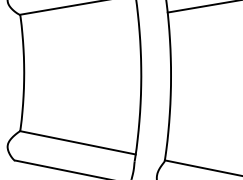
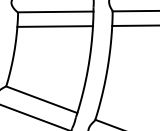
line: (80, 27) -> (55, 26), added

